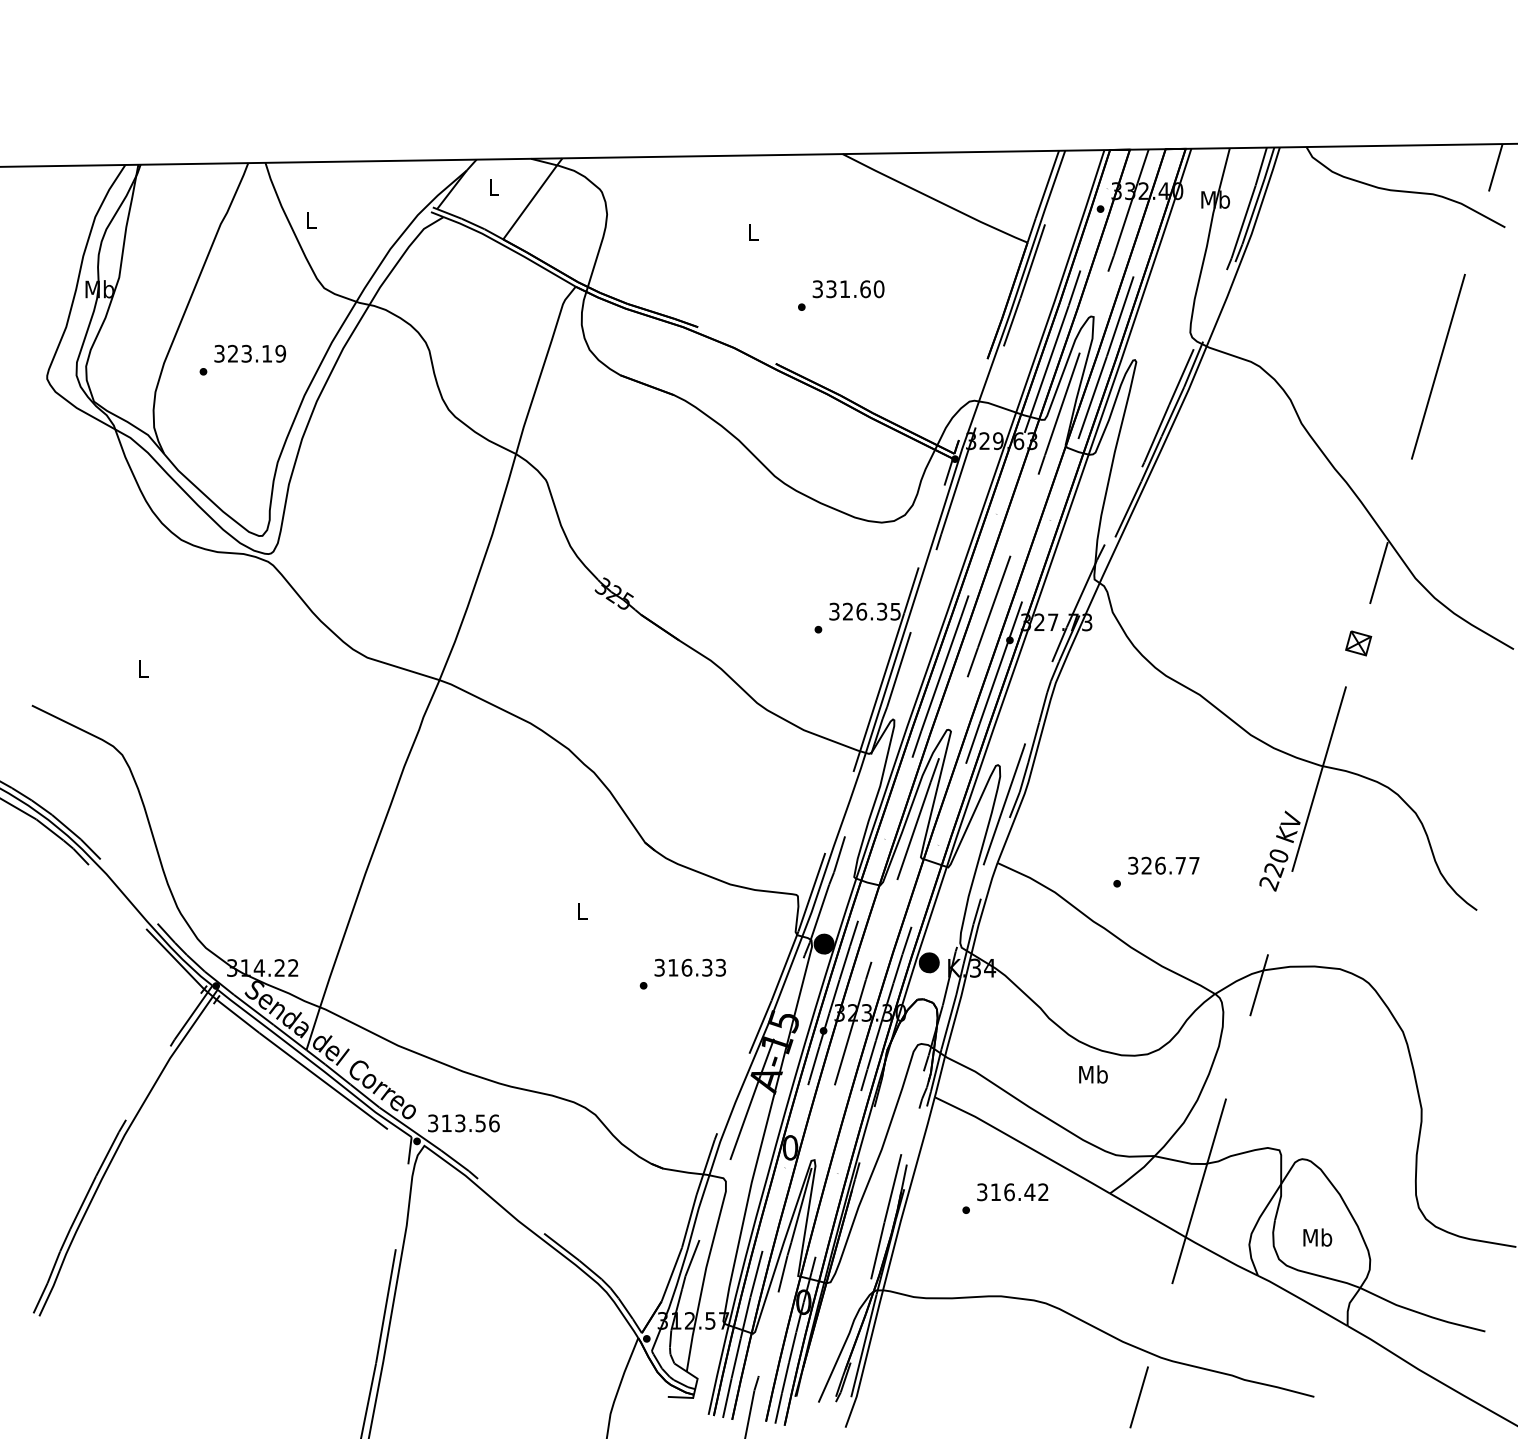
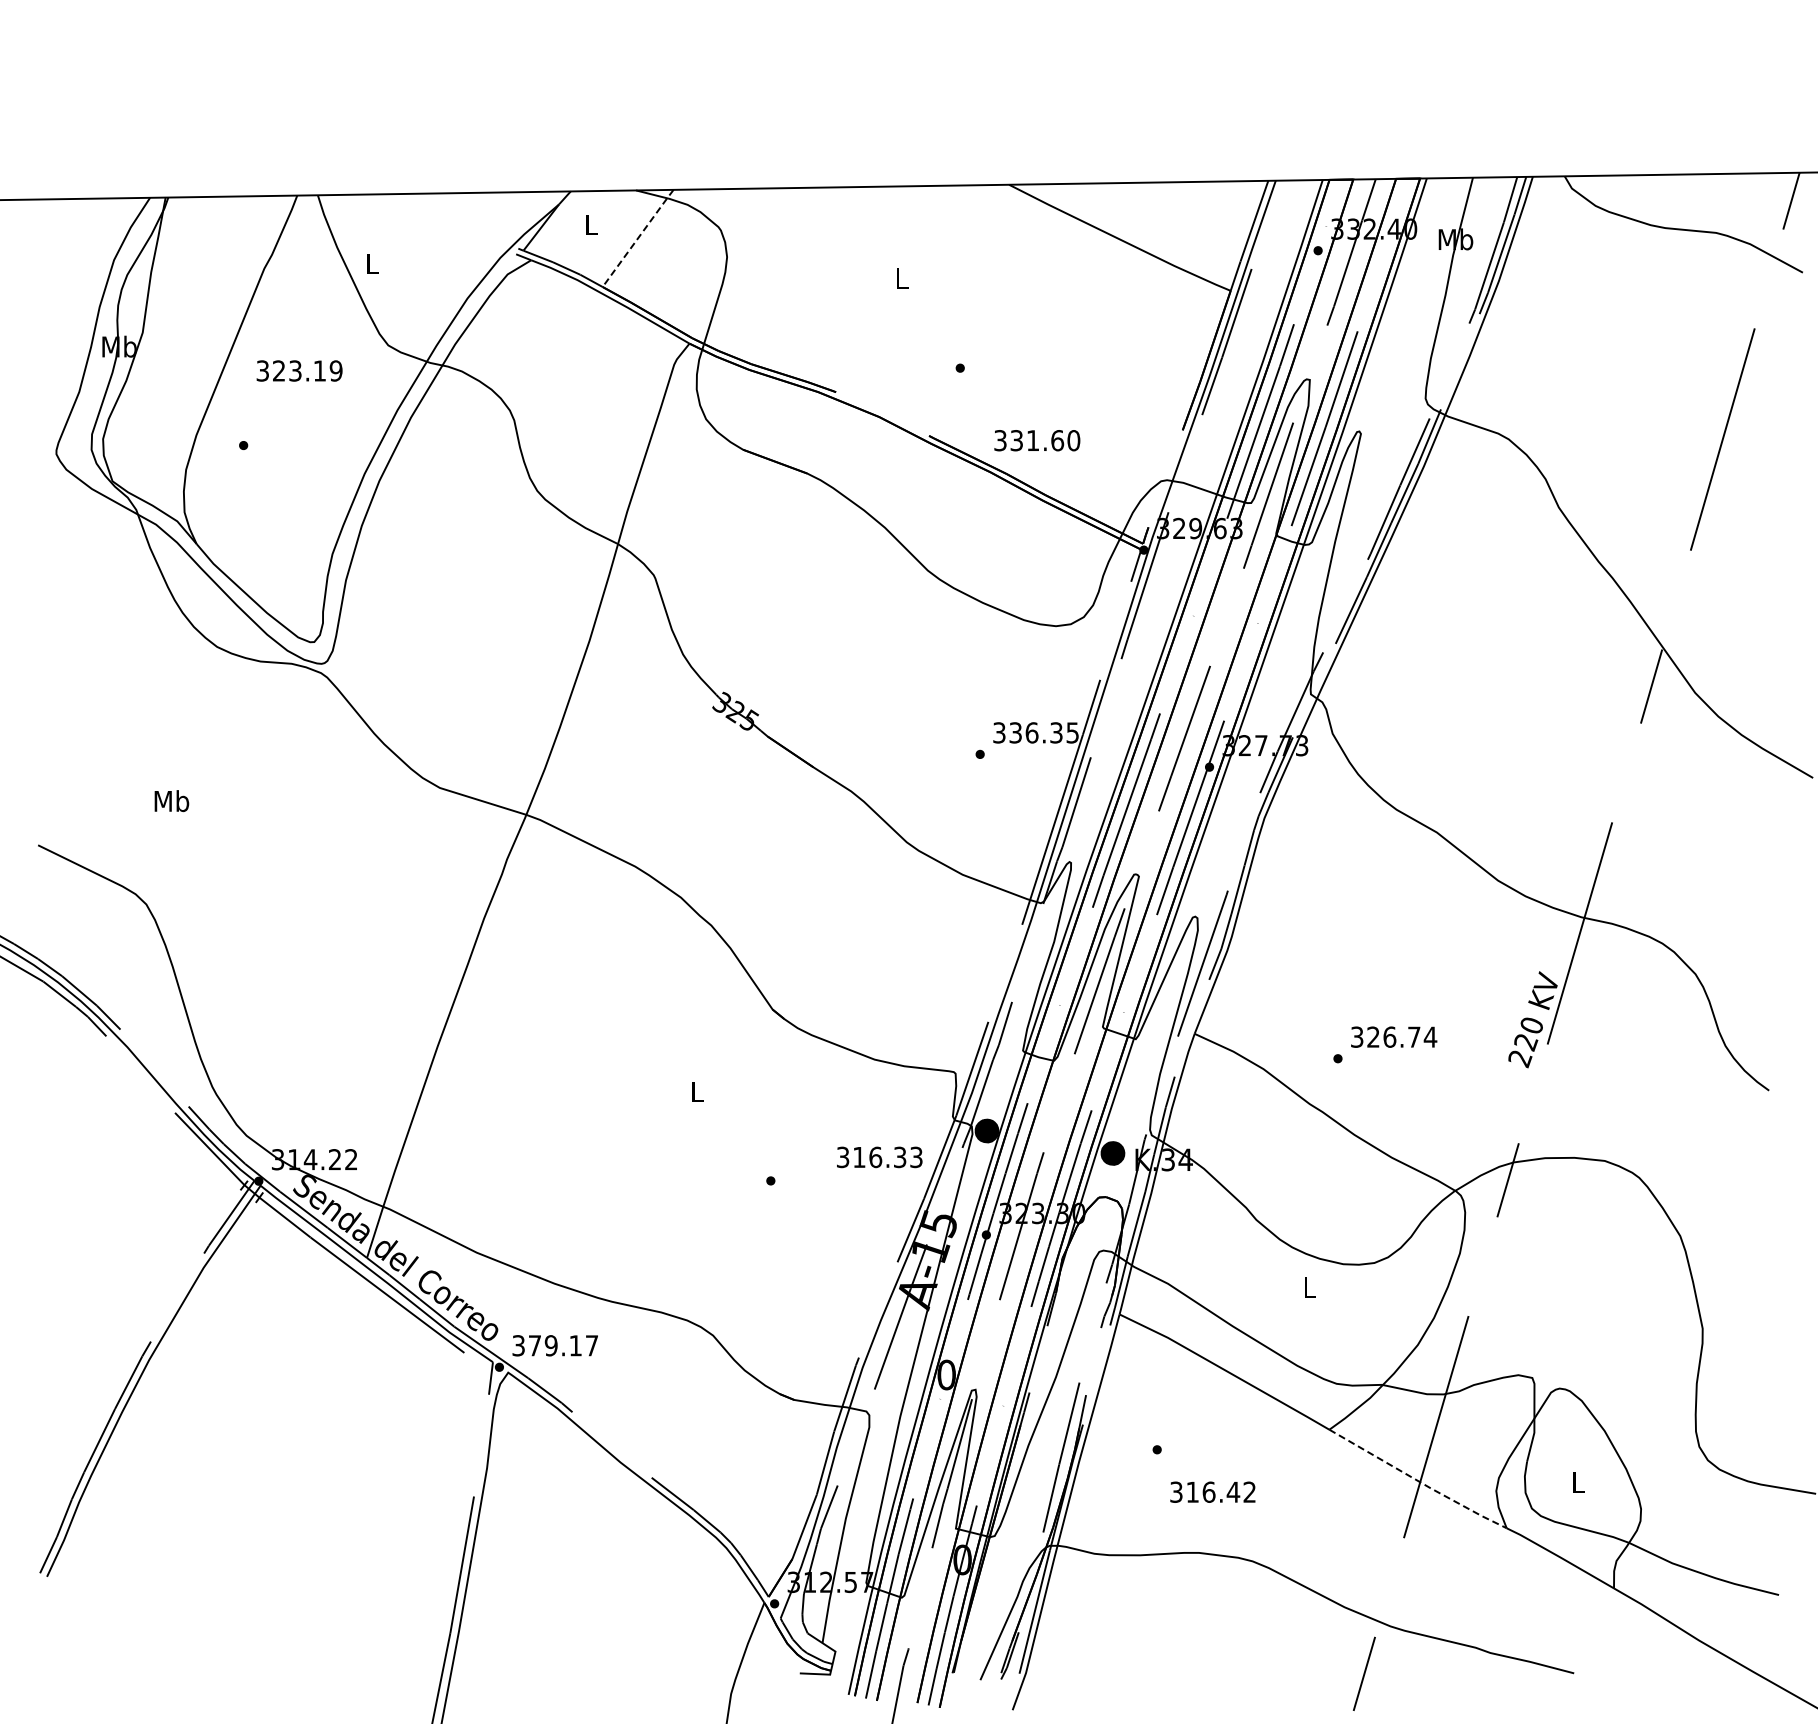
line: (533, 198) -> (638, 237), solid -> dashed
text: (848, 289) -> (1037, 440), moved
text: (250, 353) -> (299, 370), moved
text: (847, 611) -> (1015, 732), 326.35 -> 336.35
part: (1358, 643) -> (1627, 770), removed
text: (143, 668) -> (171, 801), L -> Mb
text: (1194, 865) -> (1430, 1036), 326.77 -> 326.74
text: (690, 967) -> (879, 1157), moved
text: (1093, 1074) -> (1309, 1287), Mb -> L
text: (470, 1123) -> (563, 1345), 313.56 -> 379.17
text: (1012, 1191) -> (1212, 1491), moved
line: (1184, 1236) -> (1418, 1481), solid -> dashed
text: (1317, 1237) -> (1578, 1482), Mb -> L

